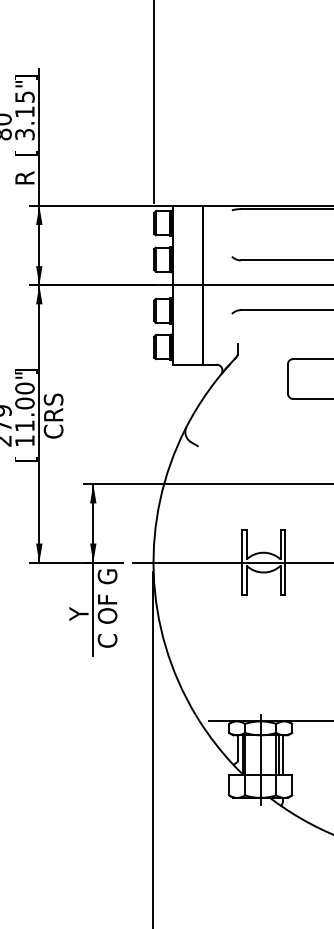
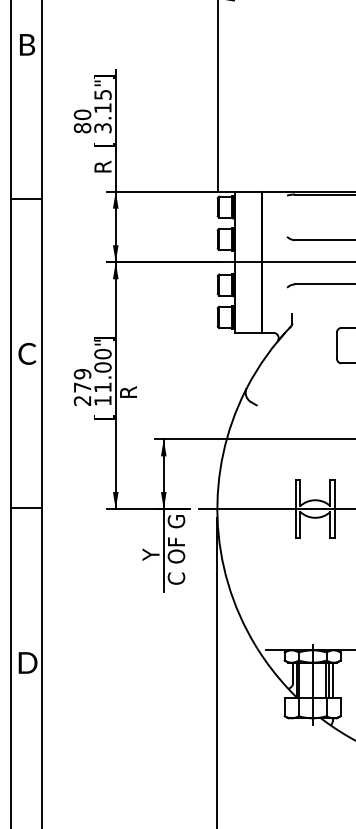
text: (53, 415) -> (128, 378), CRS -> R

